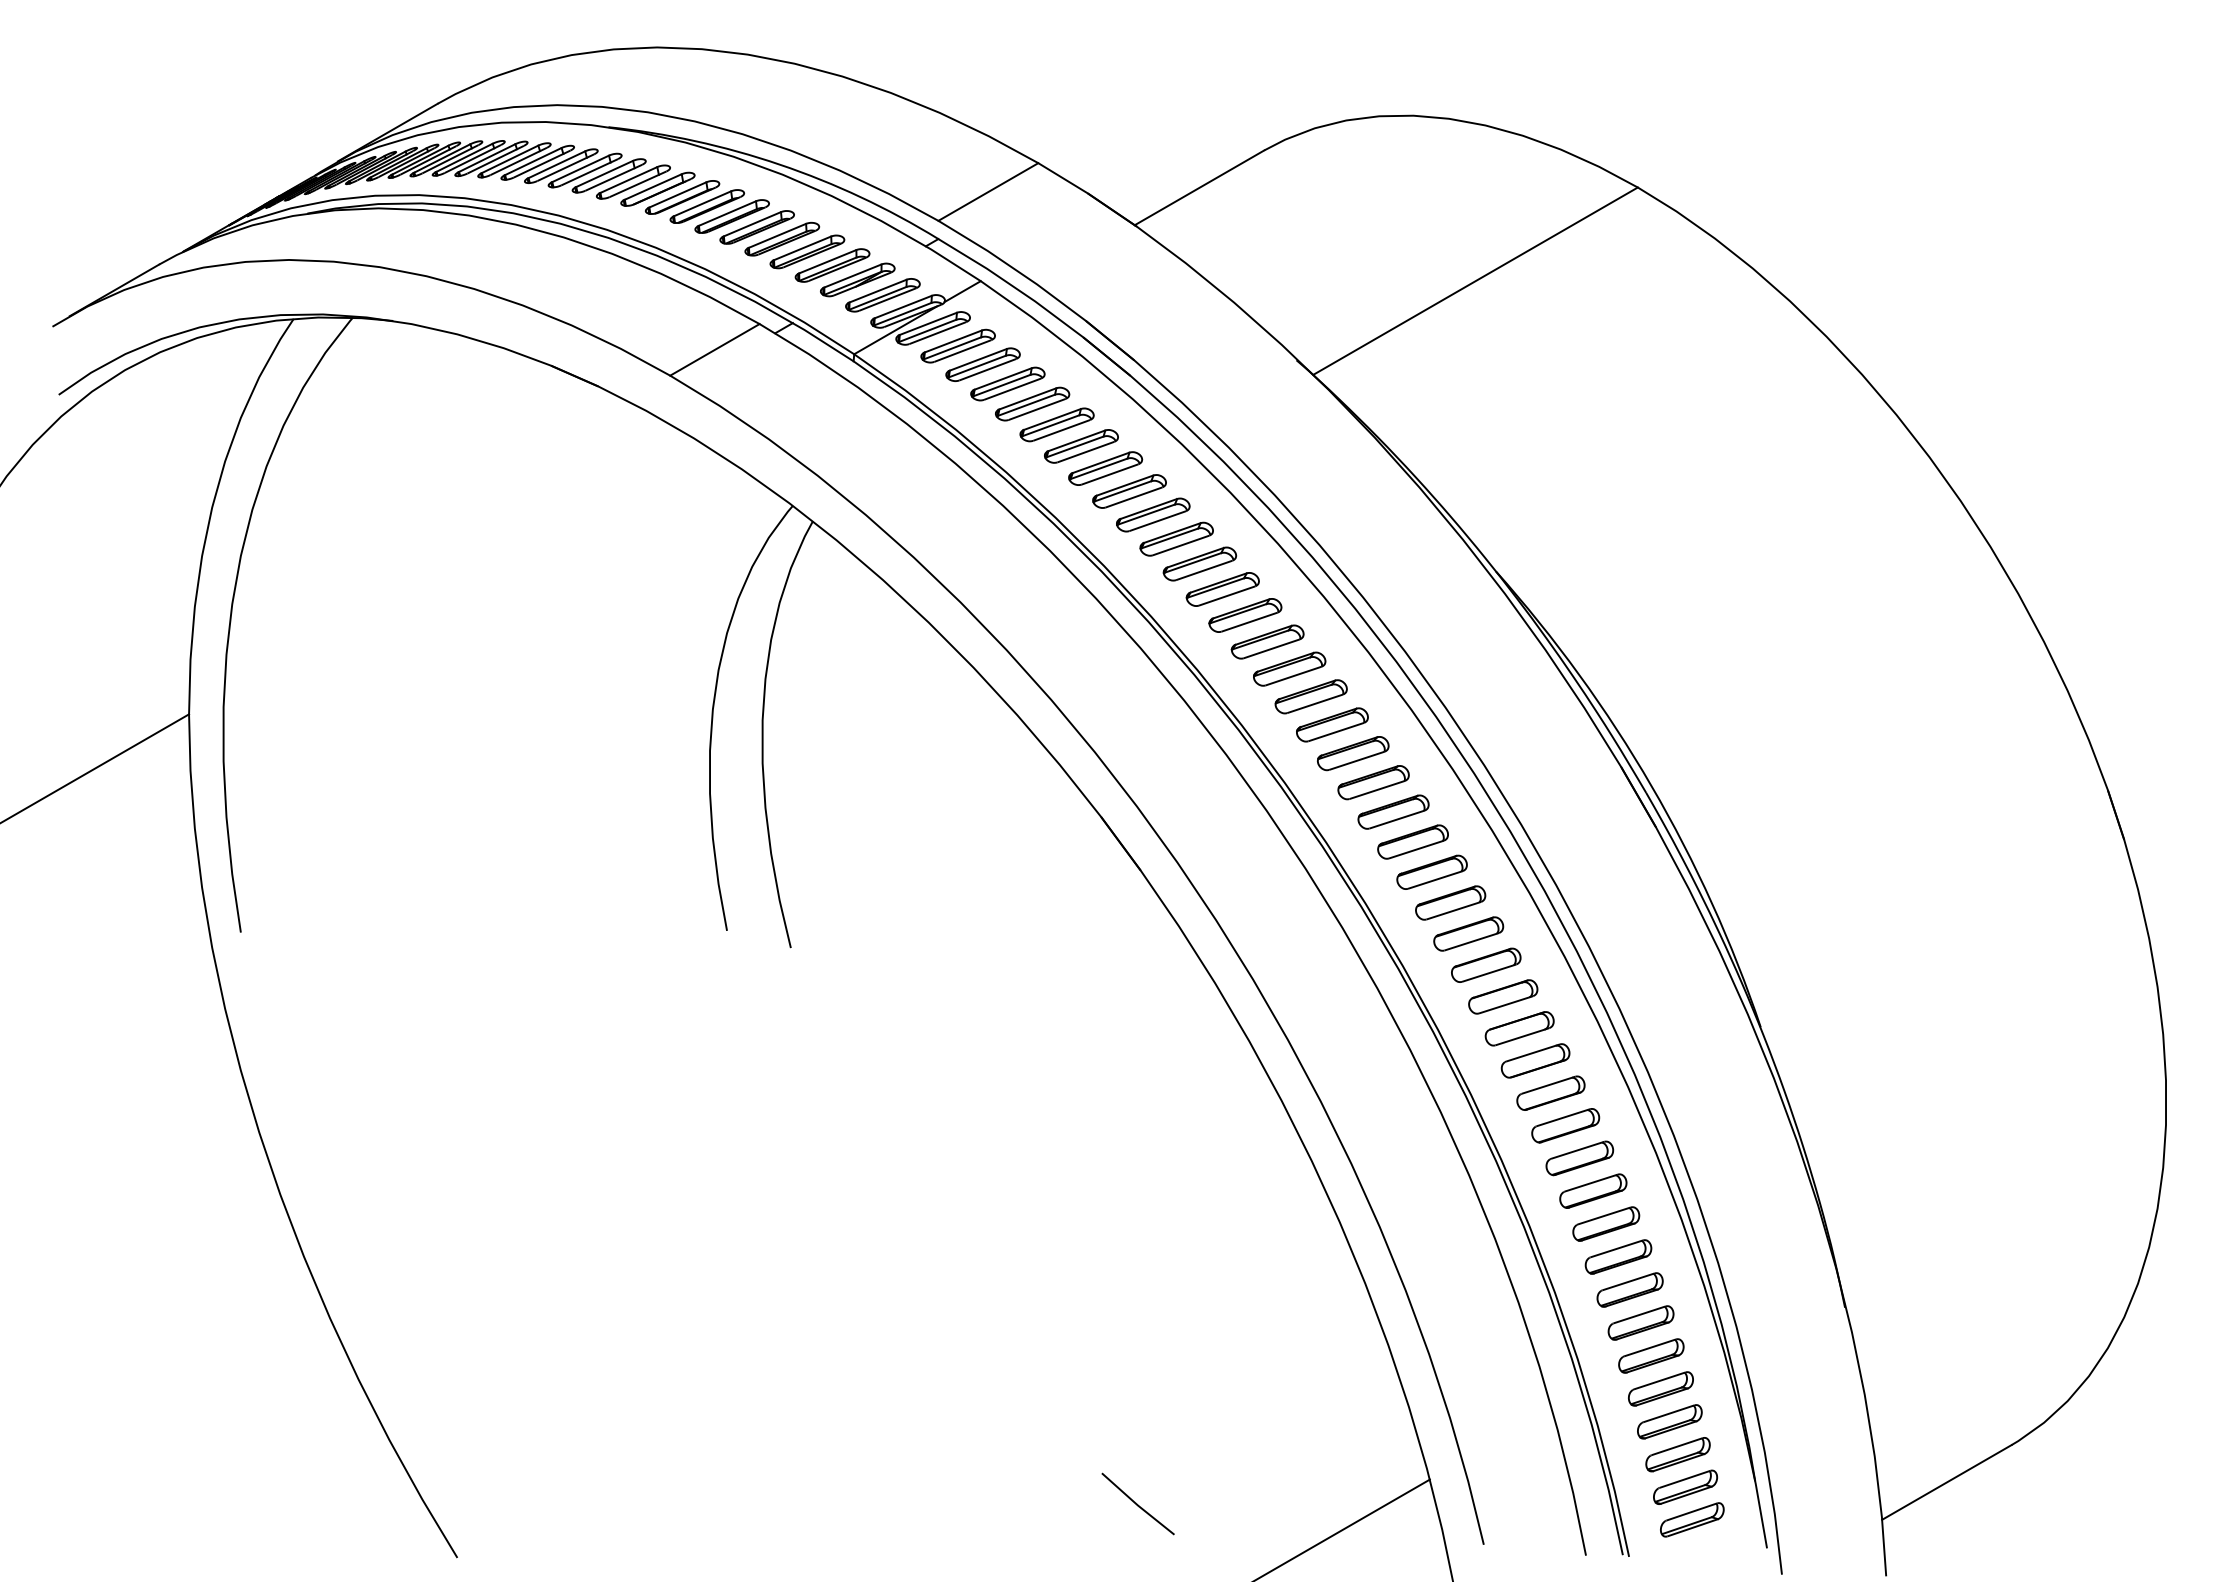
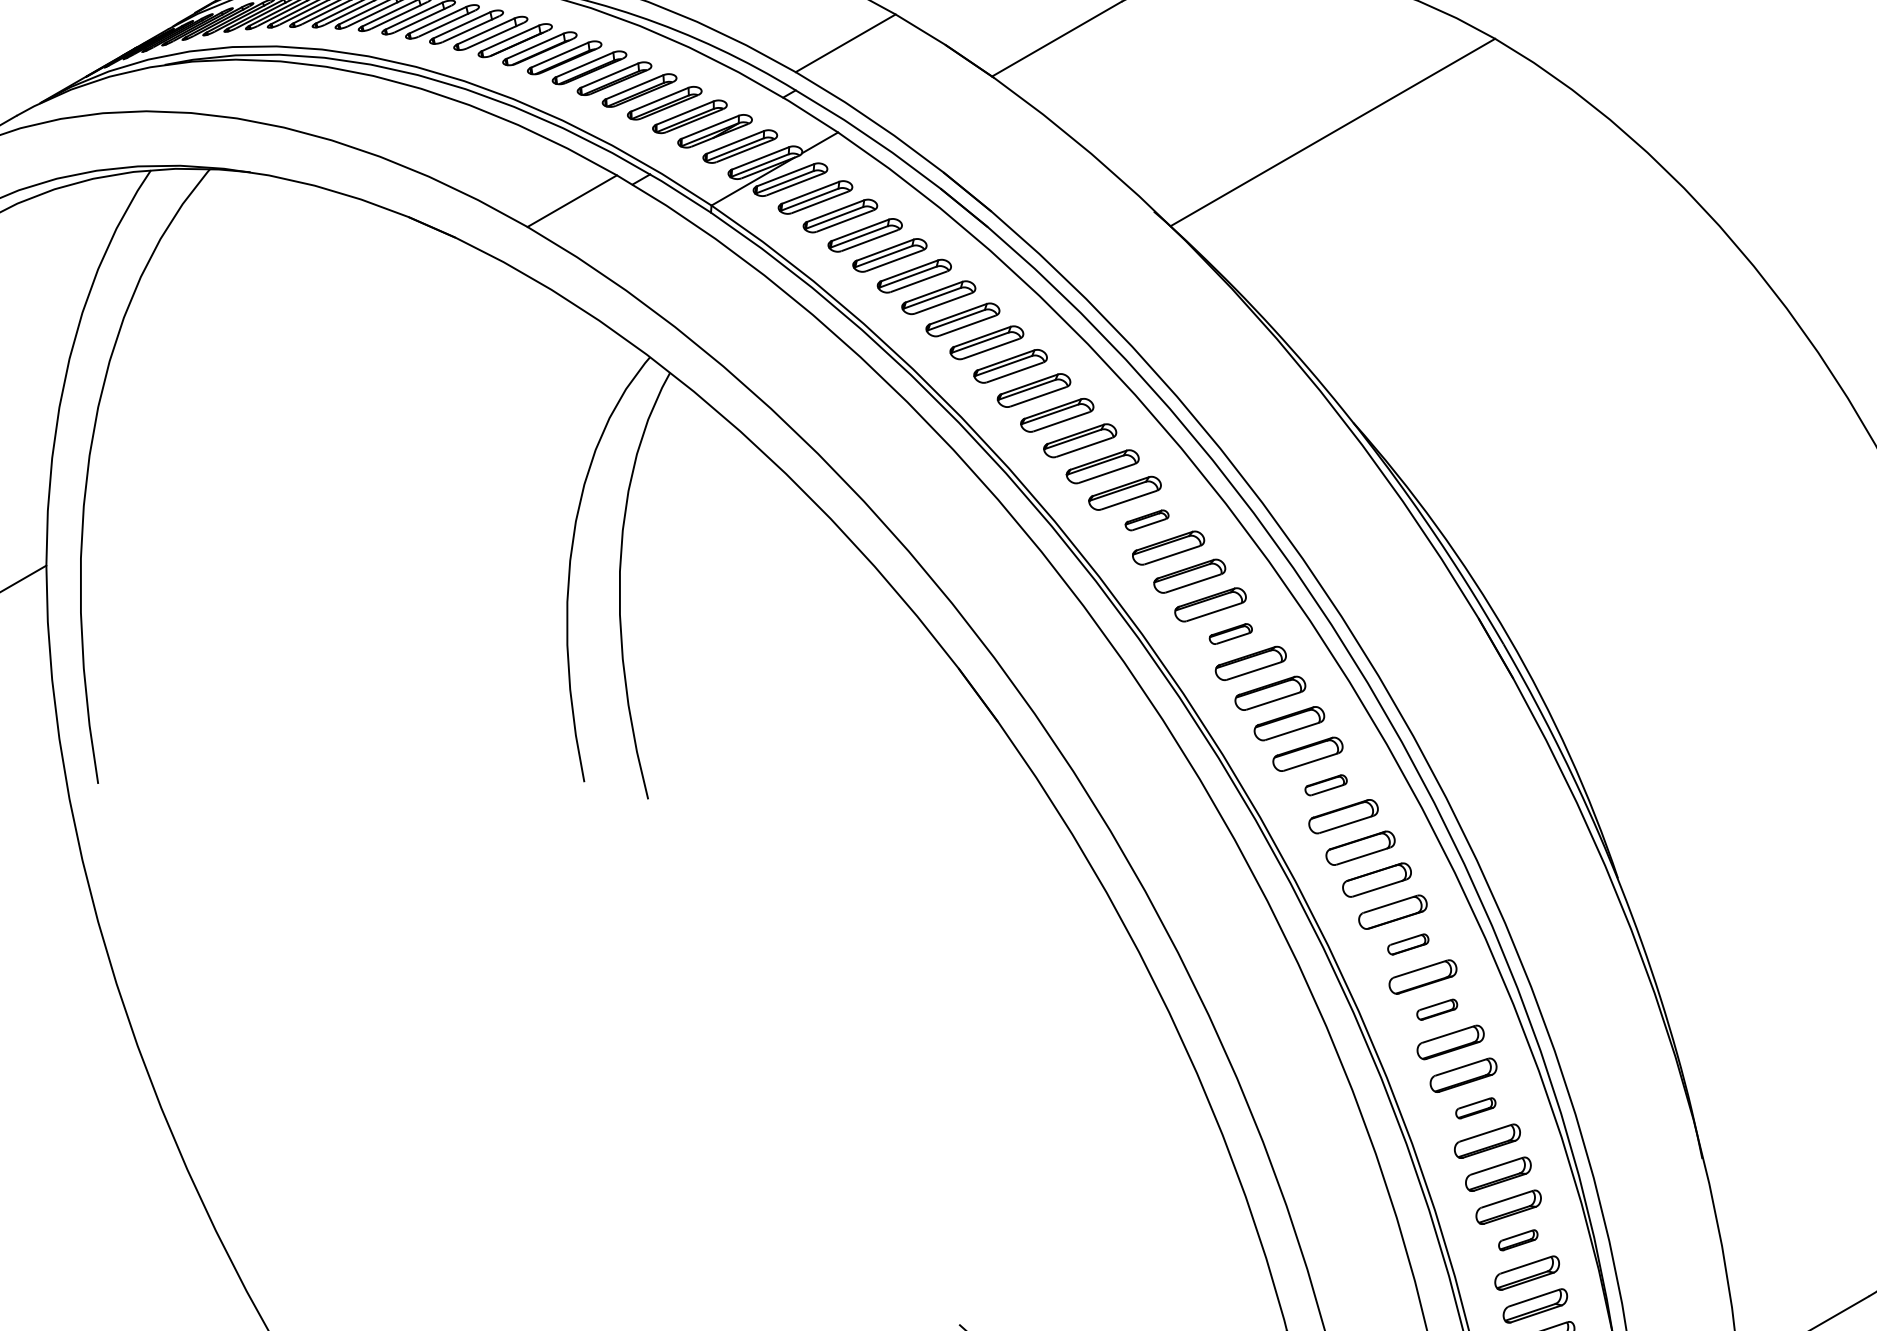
part: (1289, 668) -> (1146, 519), size x0.6
part: (1373, 782) -> (1230, 633), size x0.6
part: (1468, 933) -> (1325, 784), size x0.6
part: (1550, 1092) -> (1407, 943), size x0.6
part: (1579, 1158) -> (1436, 1009), size x0.6
part: (1618, 1256) -> (1475, 1107), size x0.6
part: (1660, 1388) -> (1517, 1239), size x0.6

